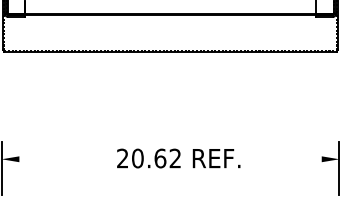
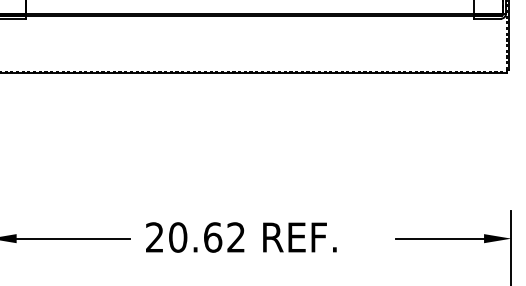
text: (178, 158) -> (240, 237), moved
line: (55, 159) -> (72, 238), added
line: (292, 159) -> (438, 238), added

